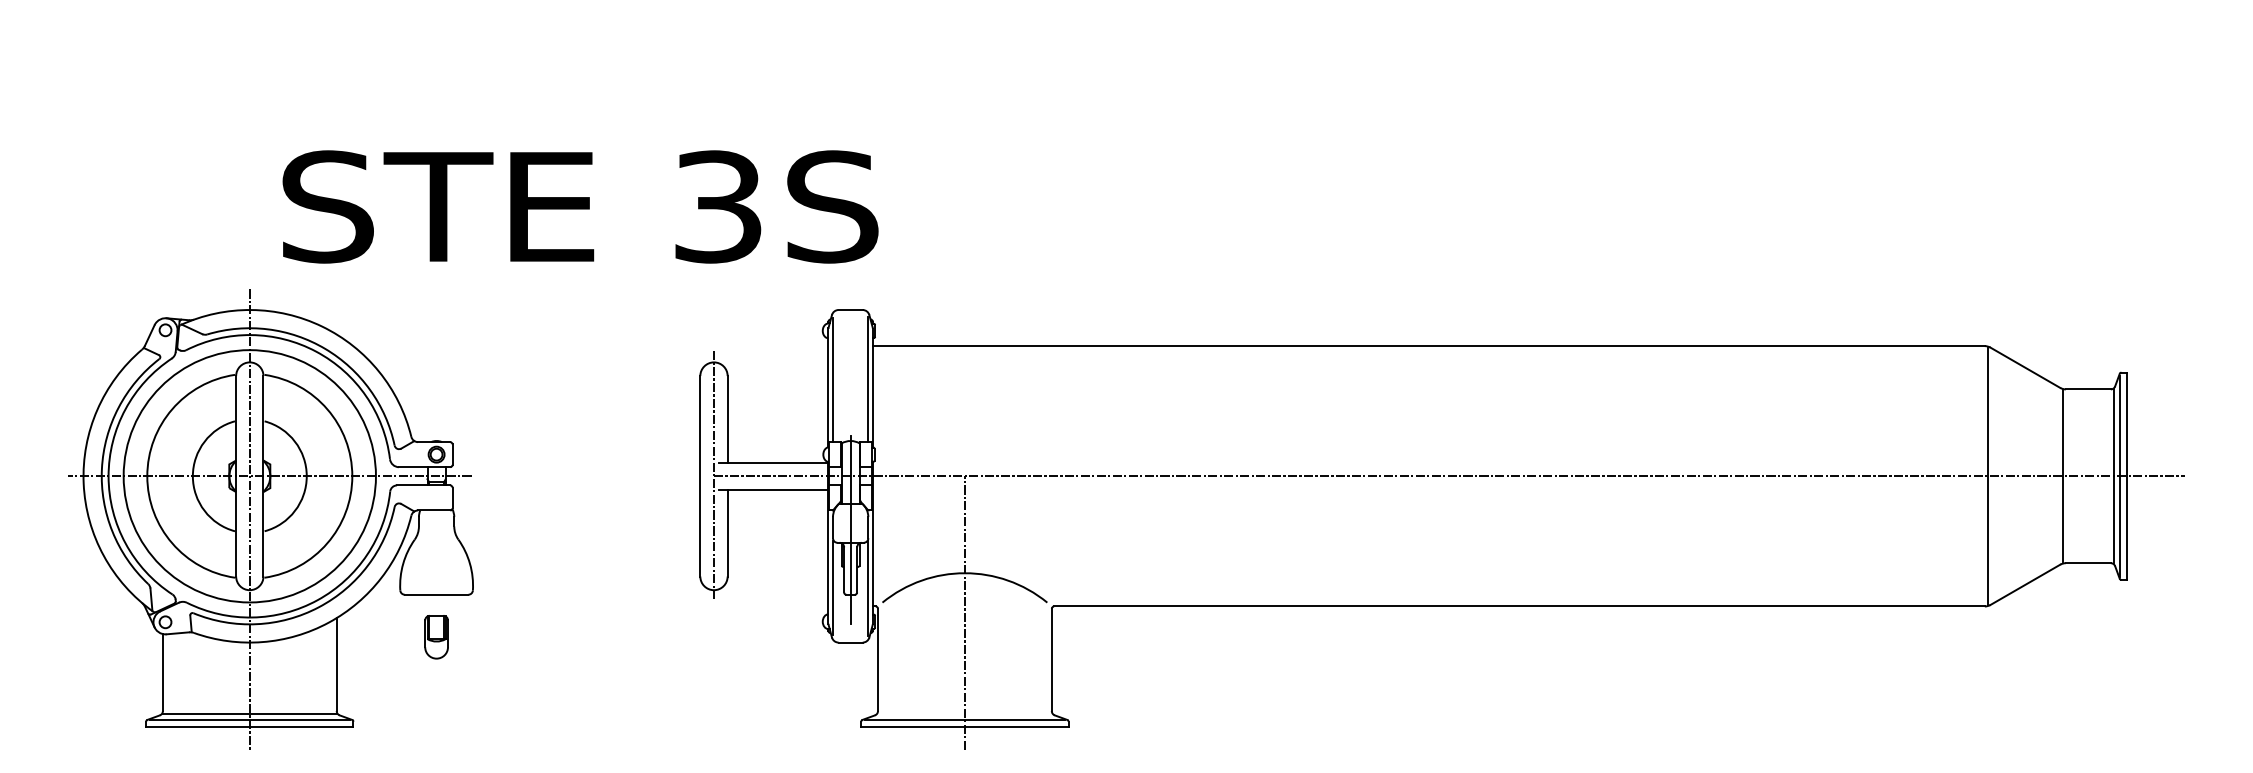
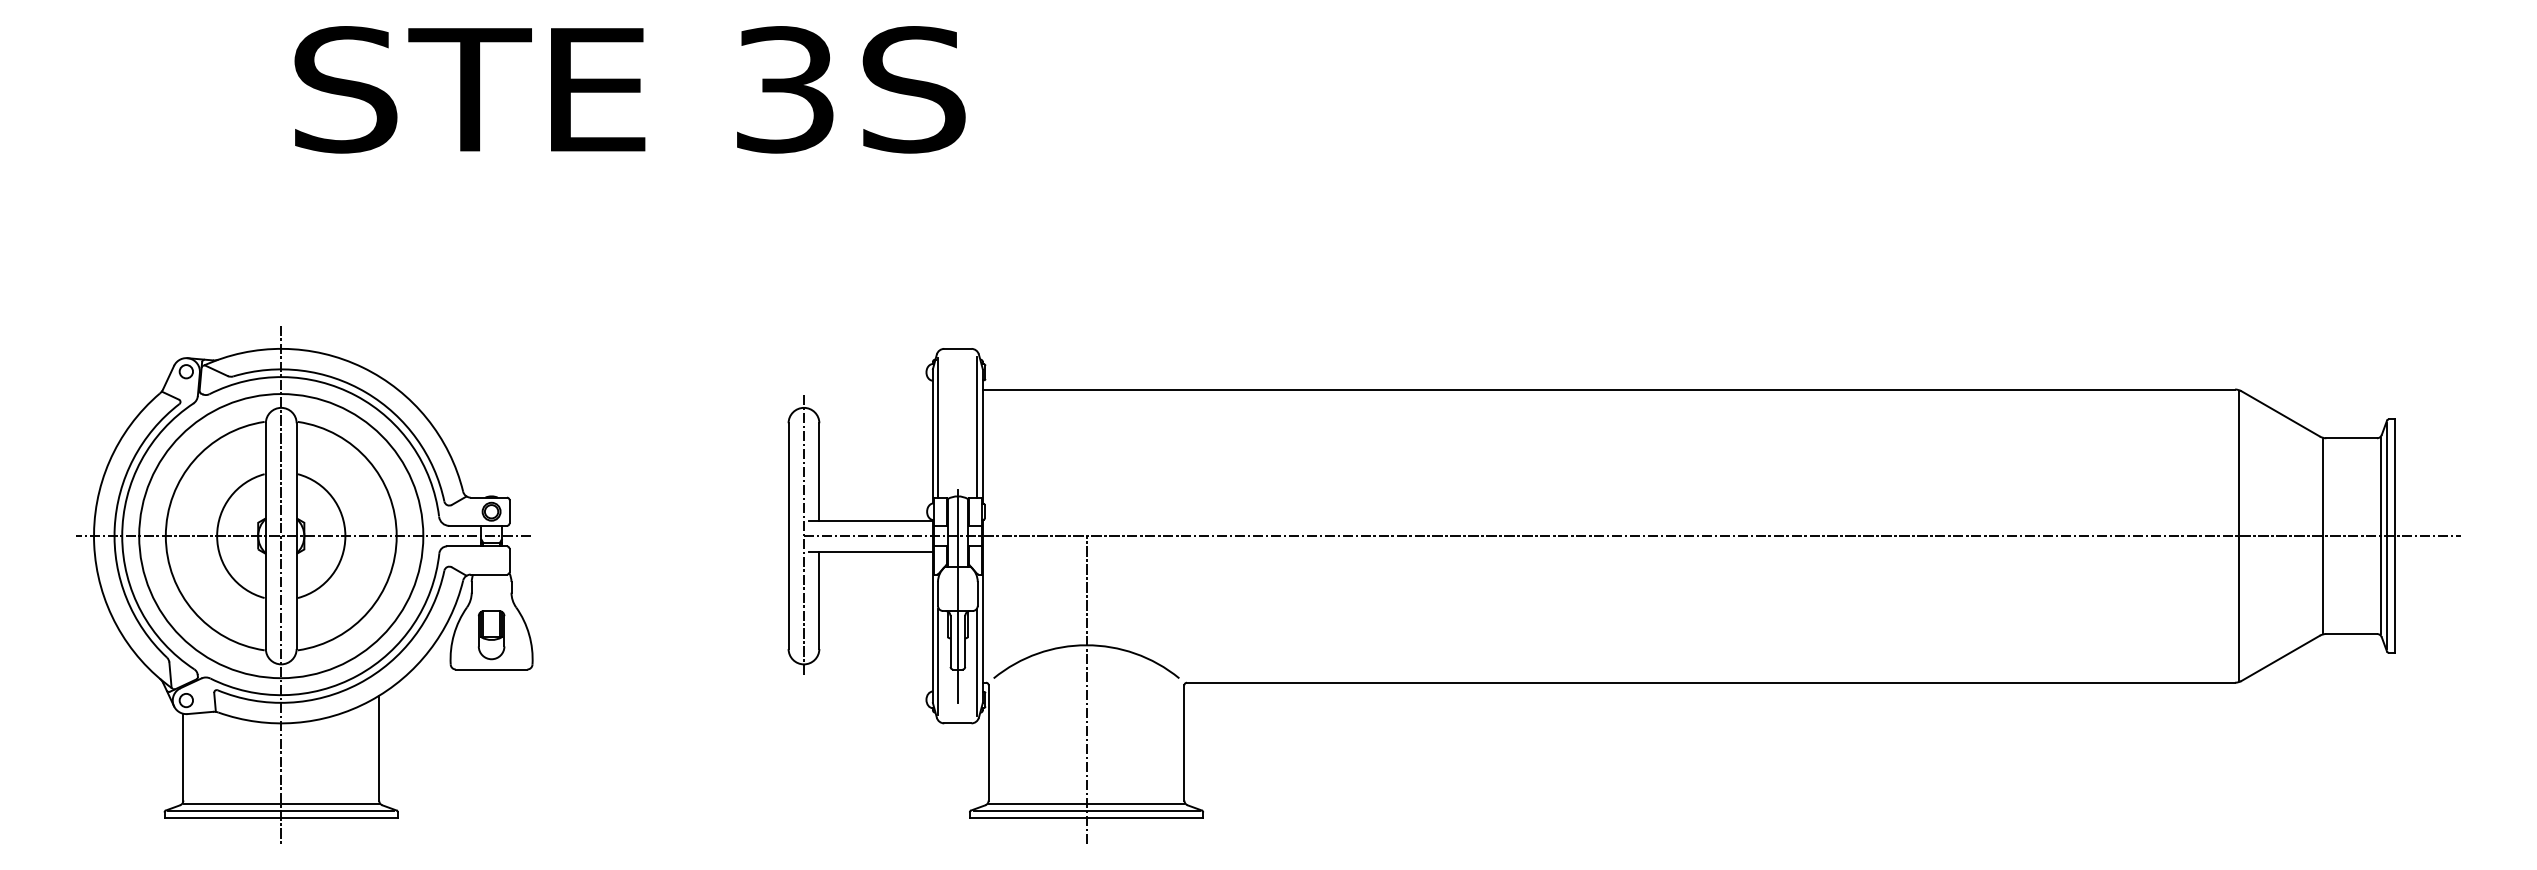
text: (580, 206) -> (630, 89), moved
part: (436, 637) -> (491, 635), moved
line: (964, 714) -> (1086, 804), added

